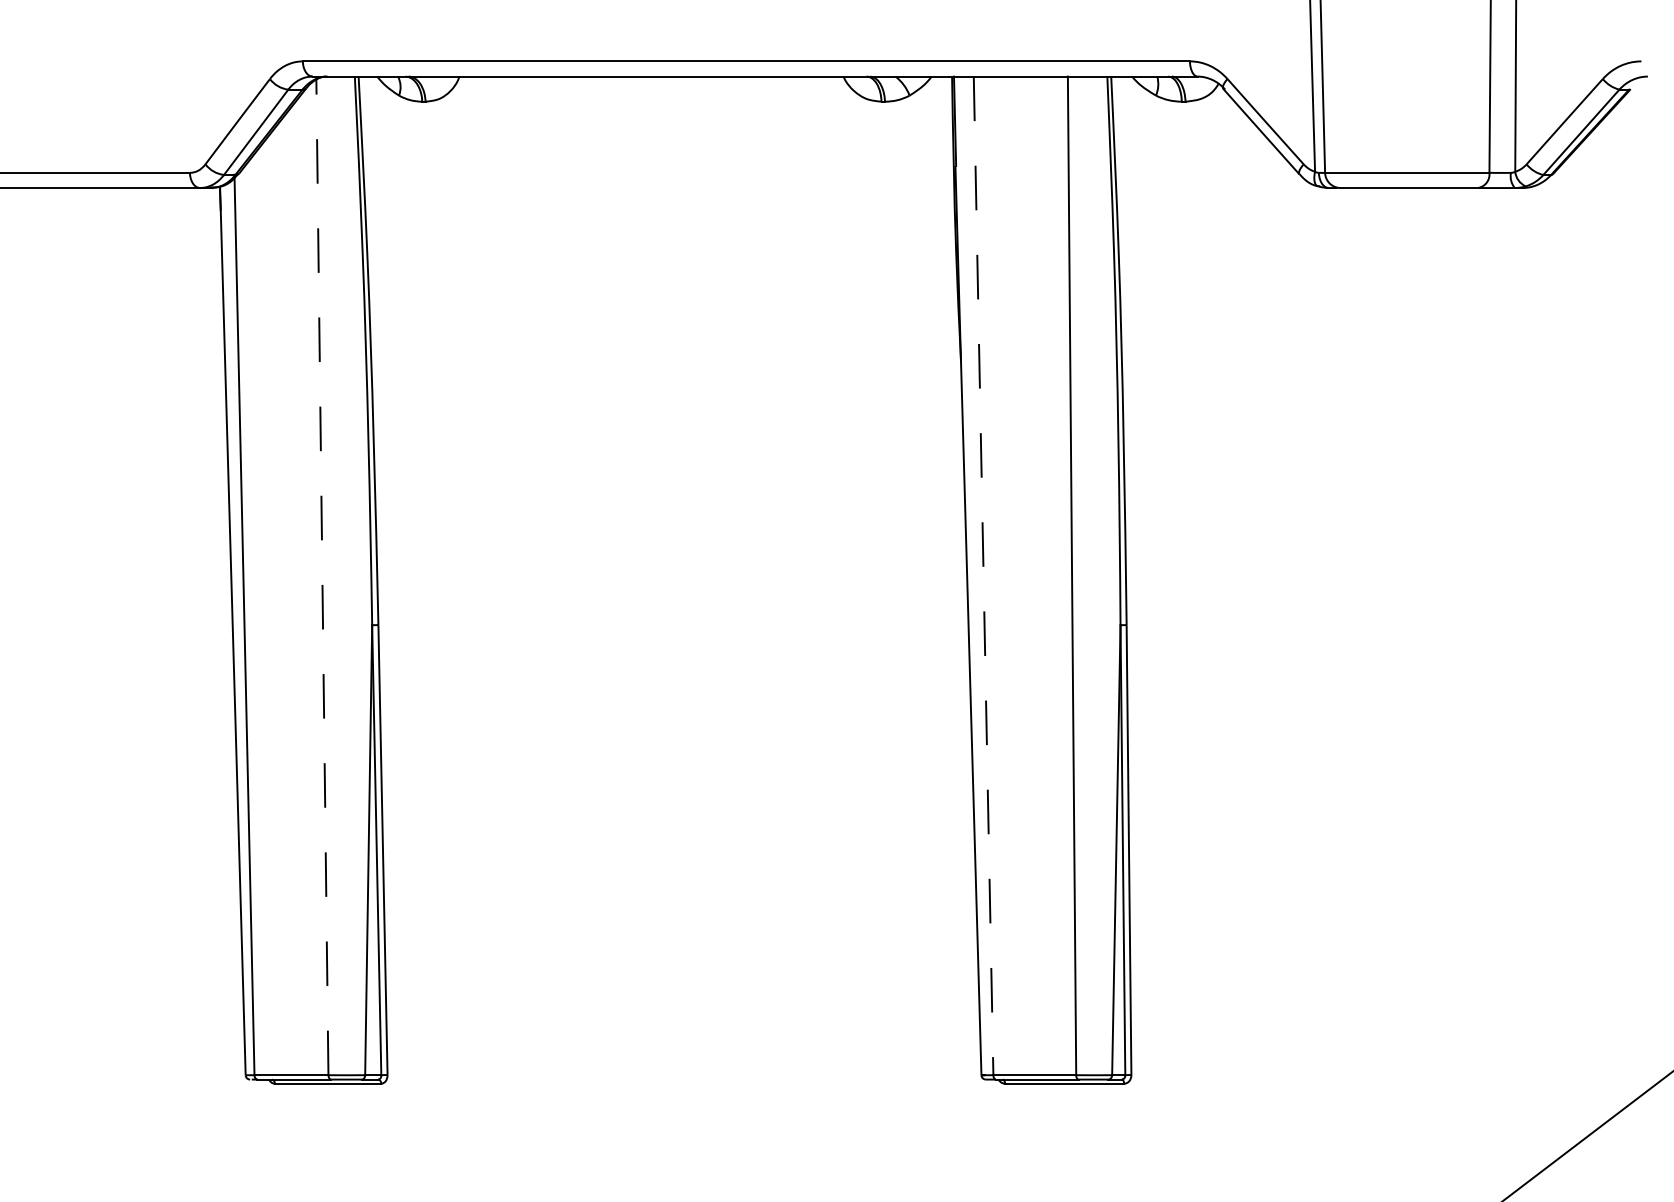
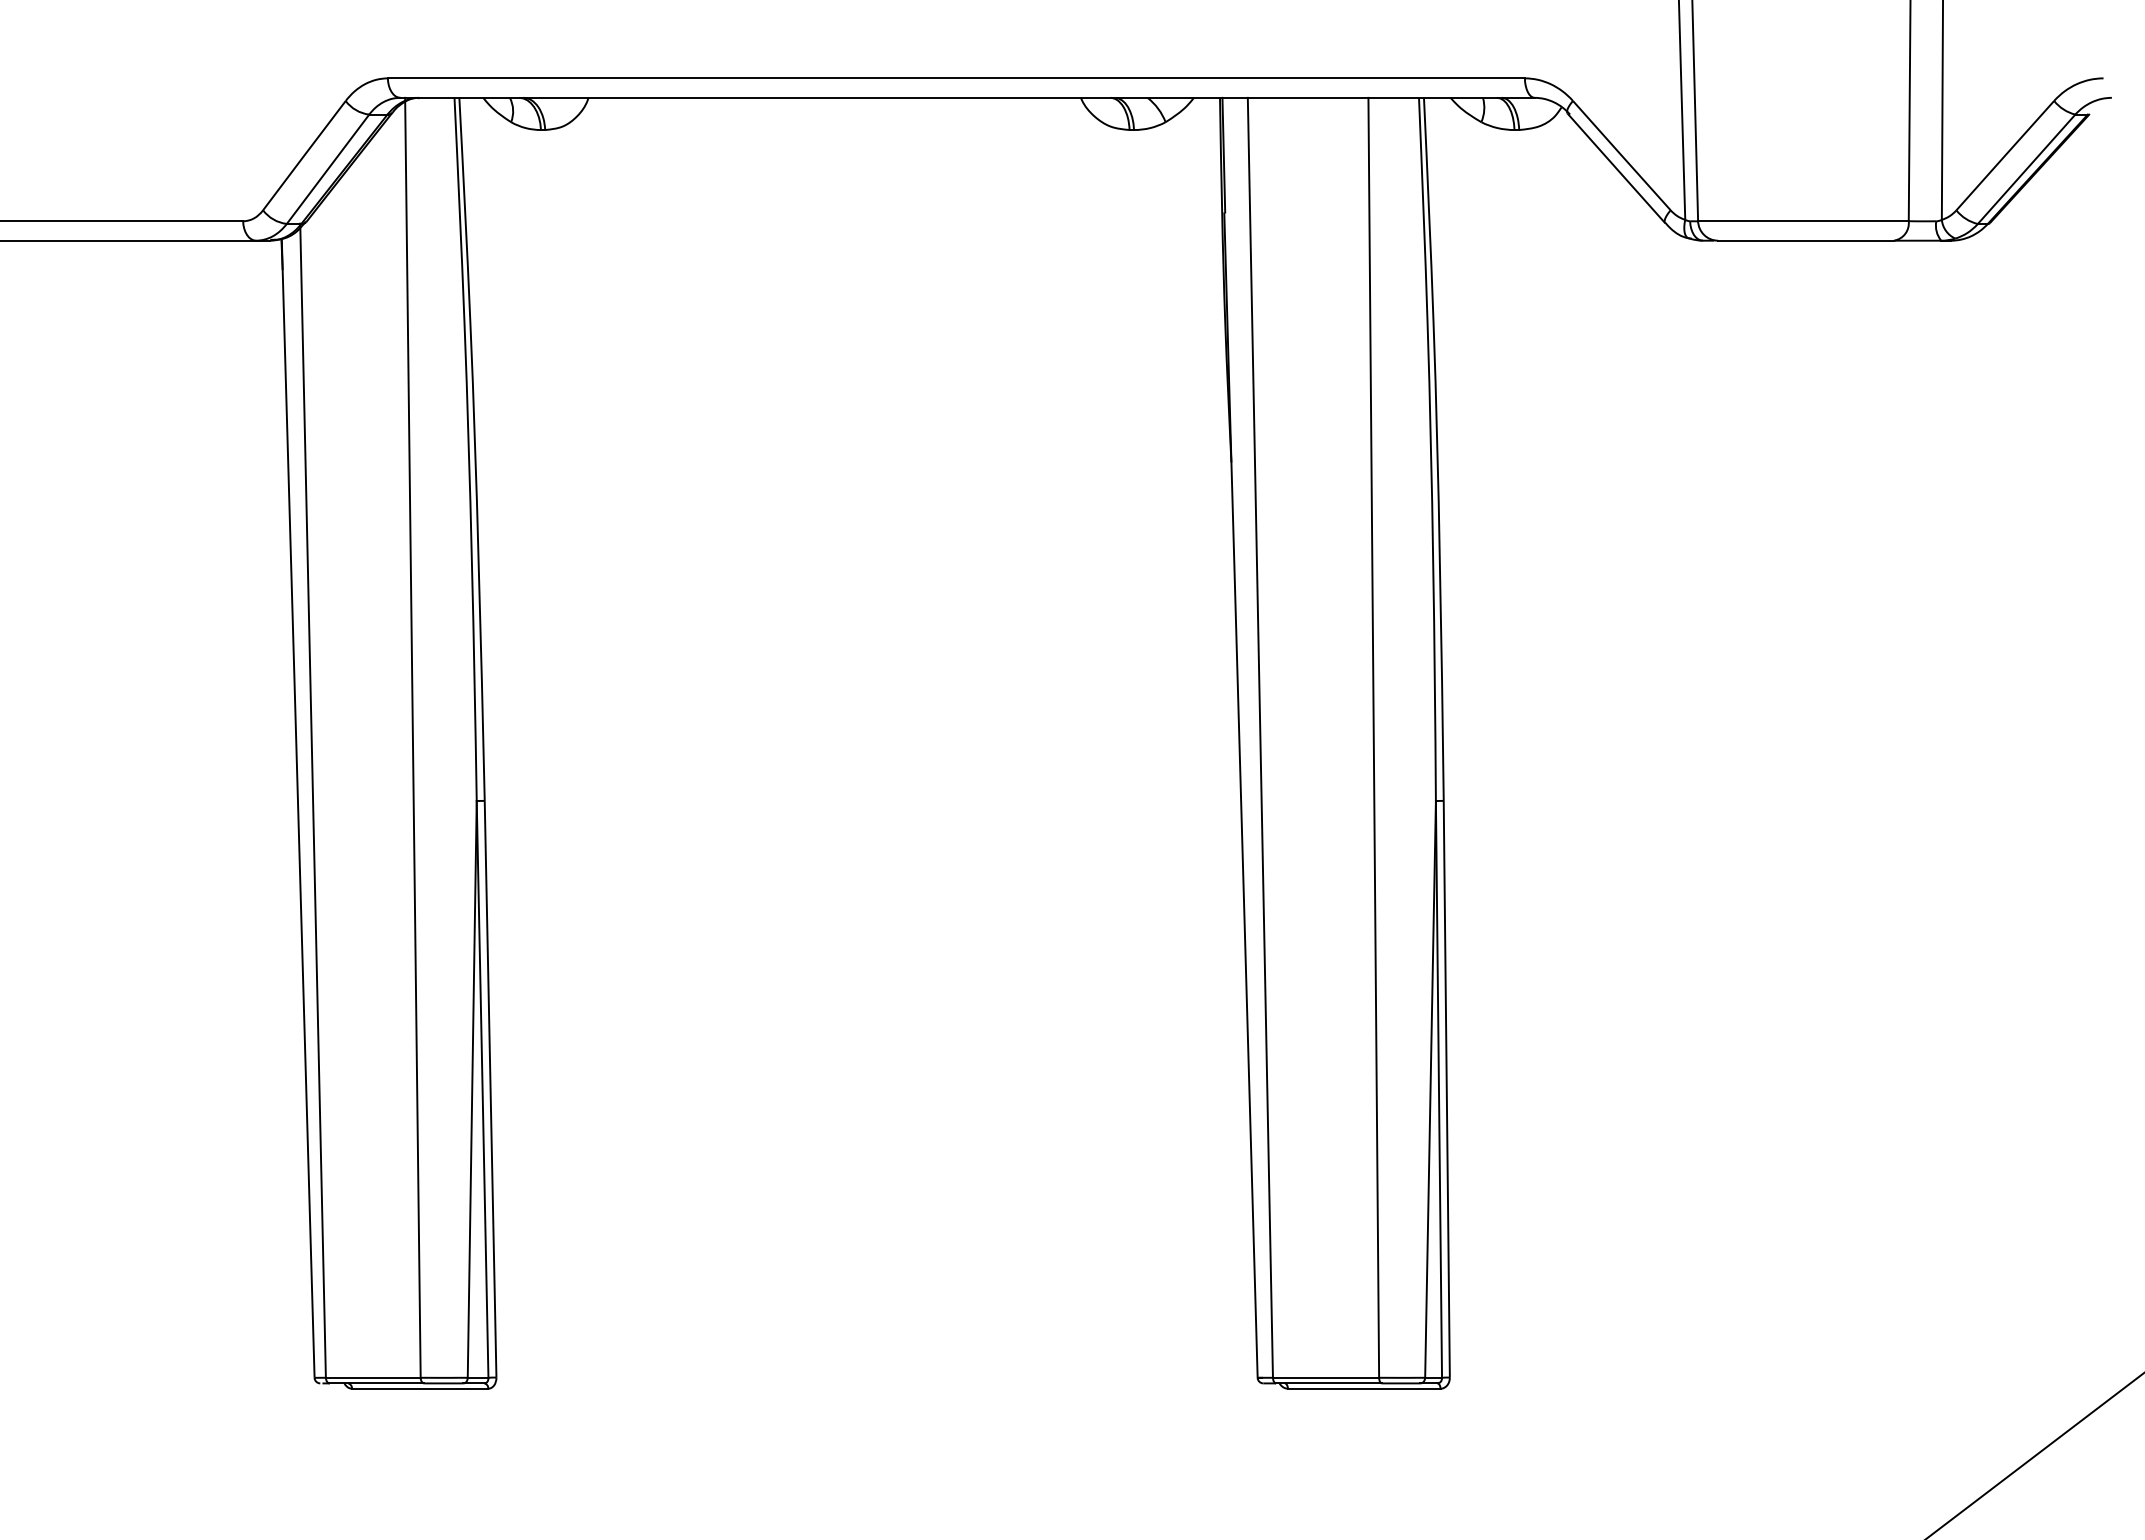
line: (322, 575) -> (412, 737), dashed -> solid
line: (983, 576) -> (1260, 738), dashed -> solid

